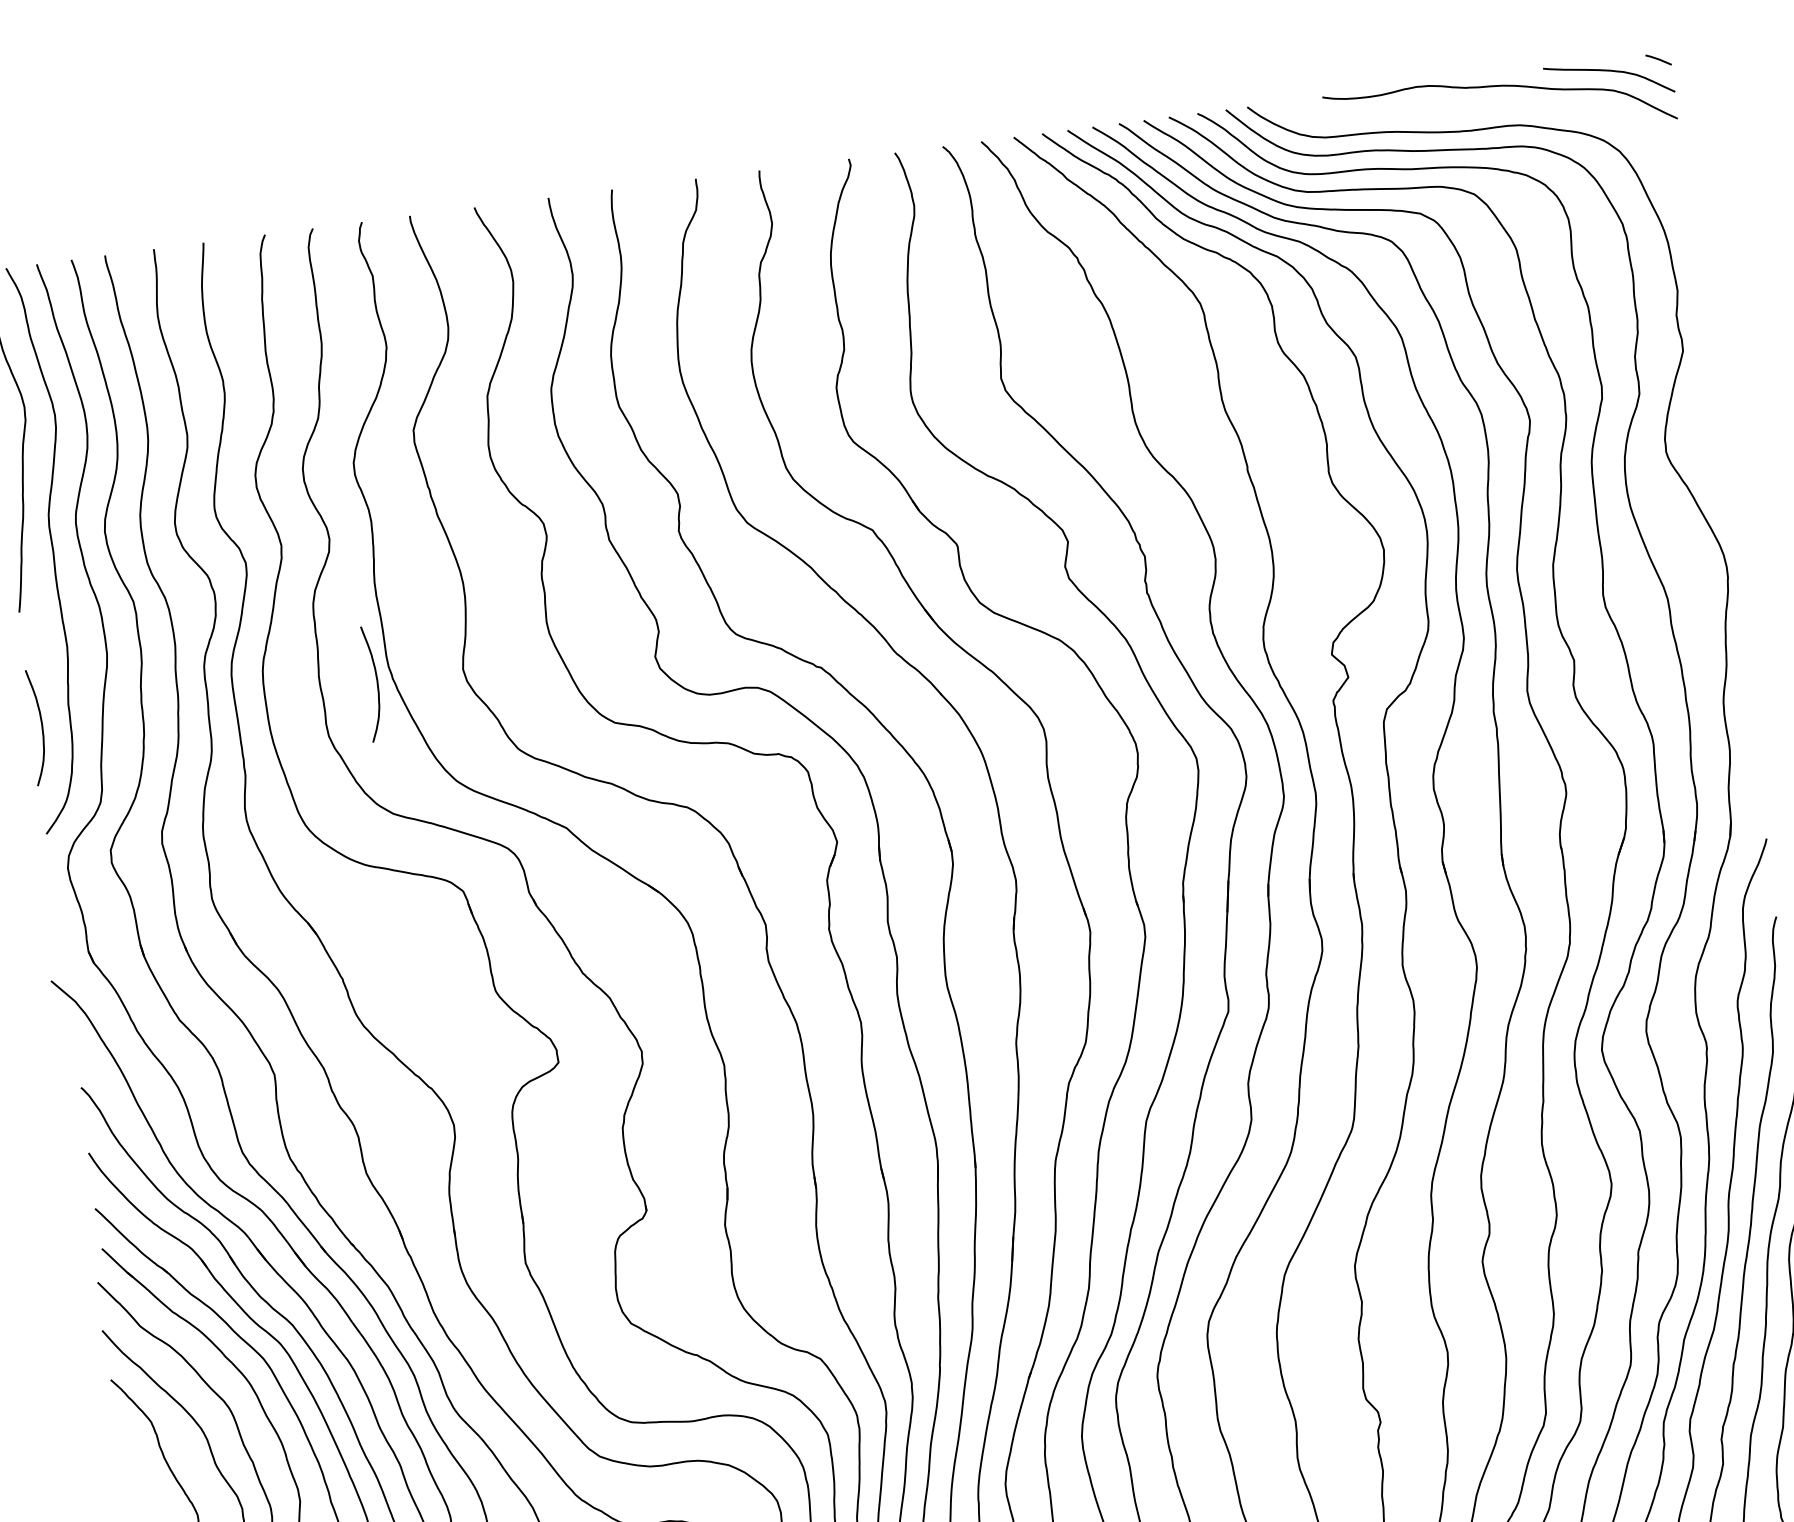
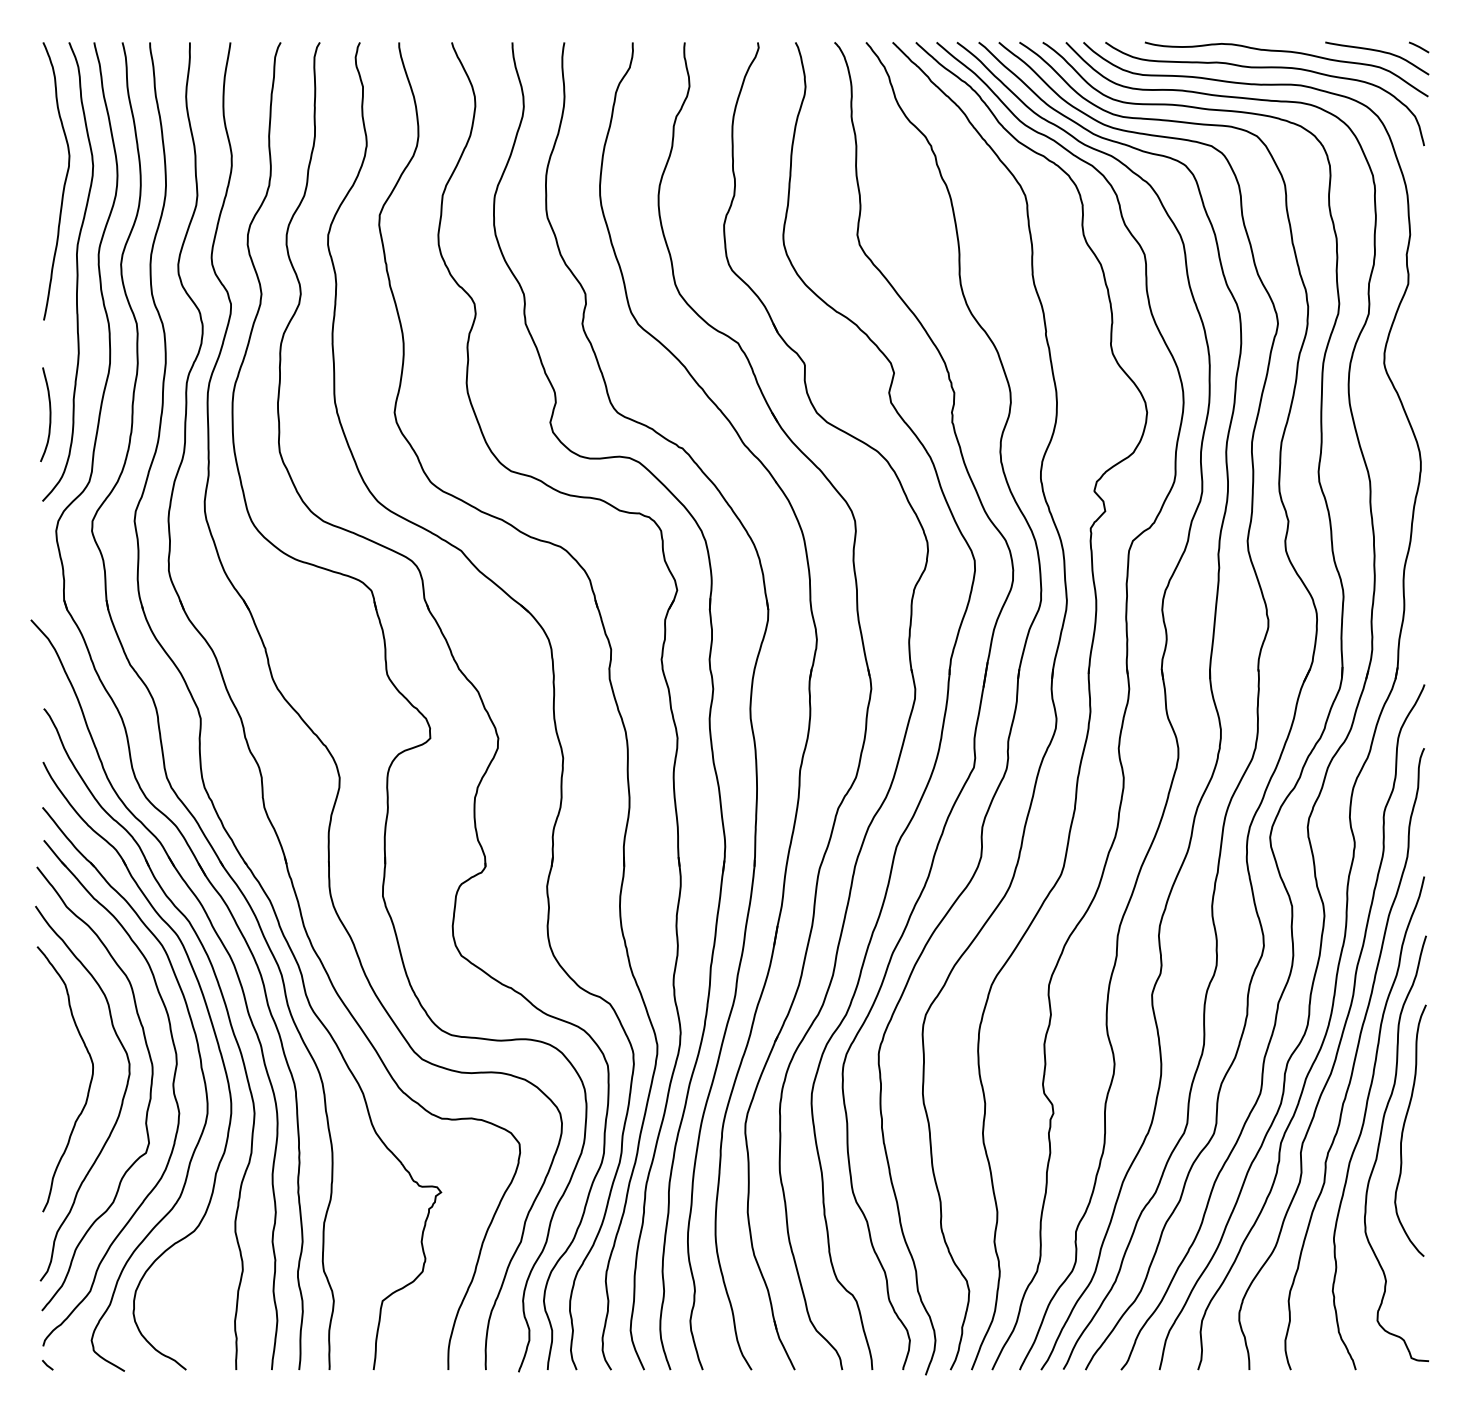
curve: (1472, 110) -> (1264, 68), added
curve: (376, 683) -> (323, 414), removed

